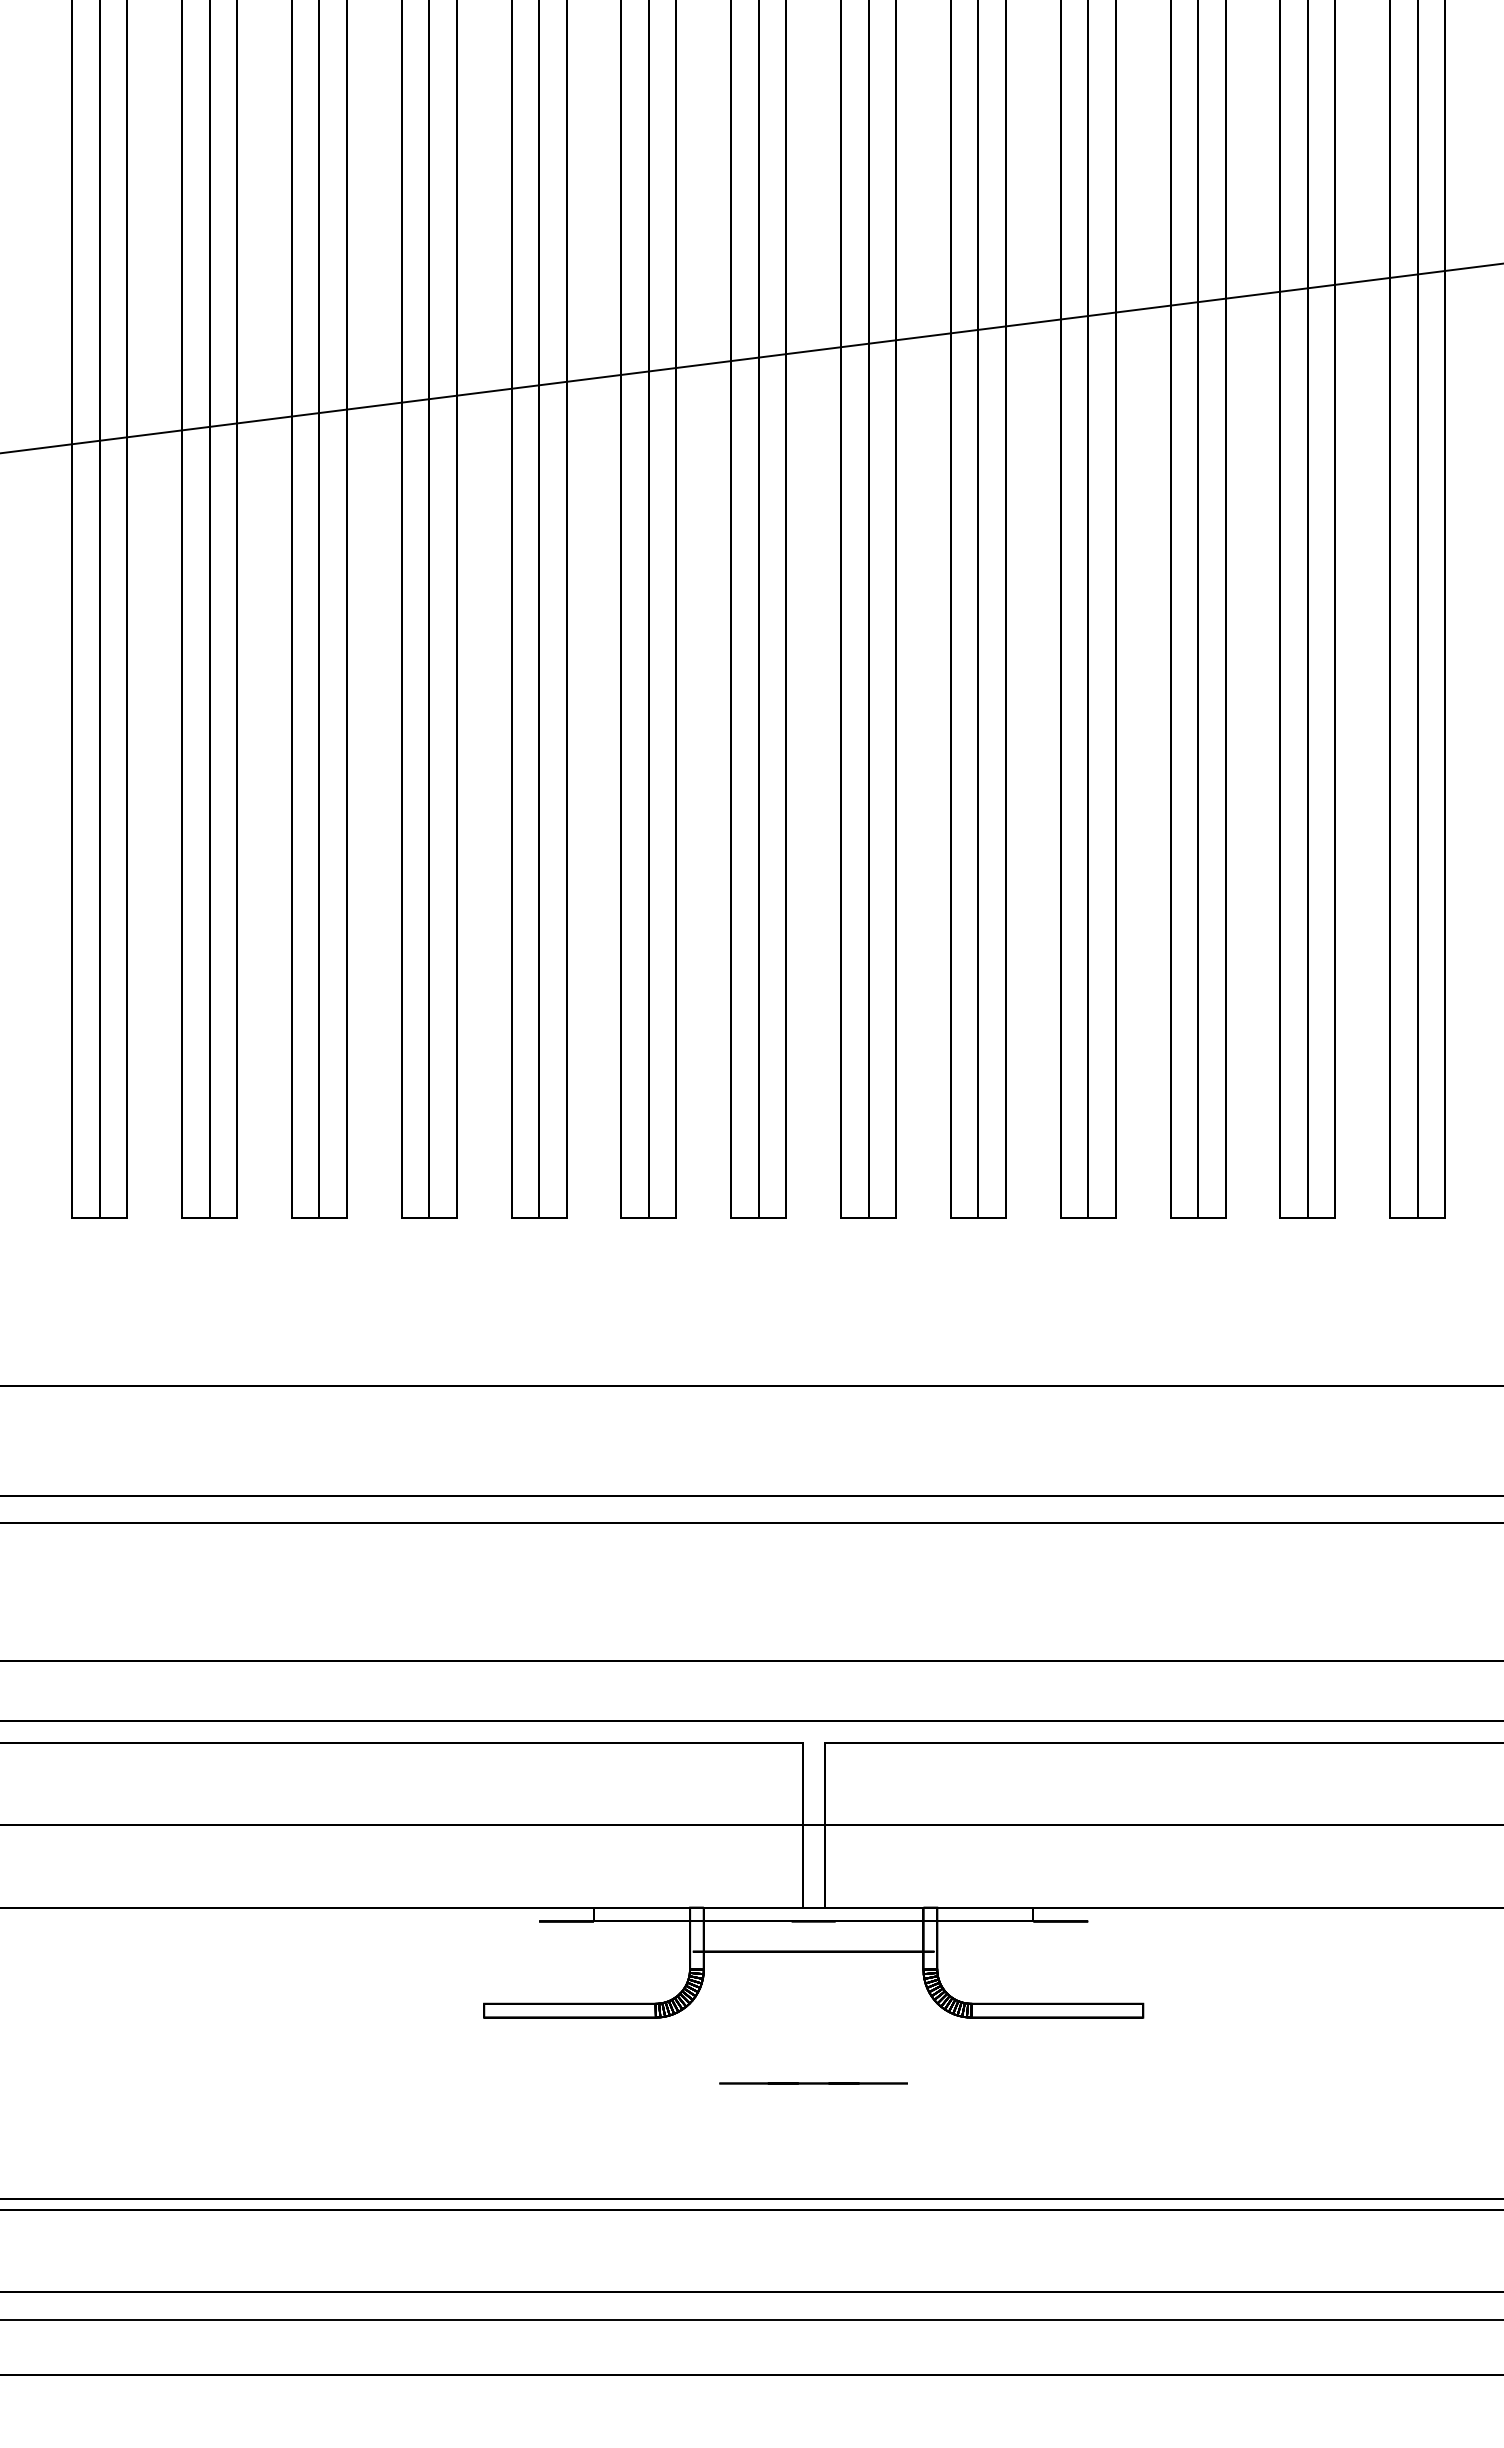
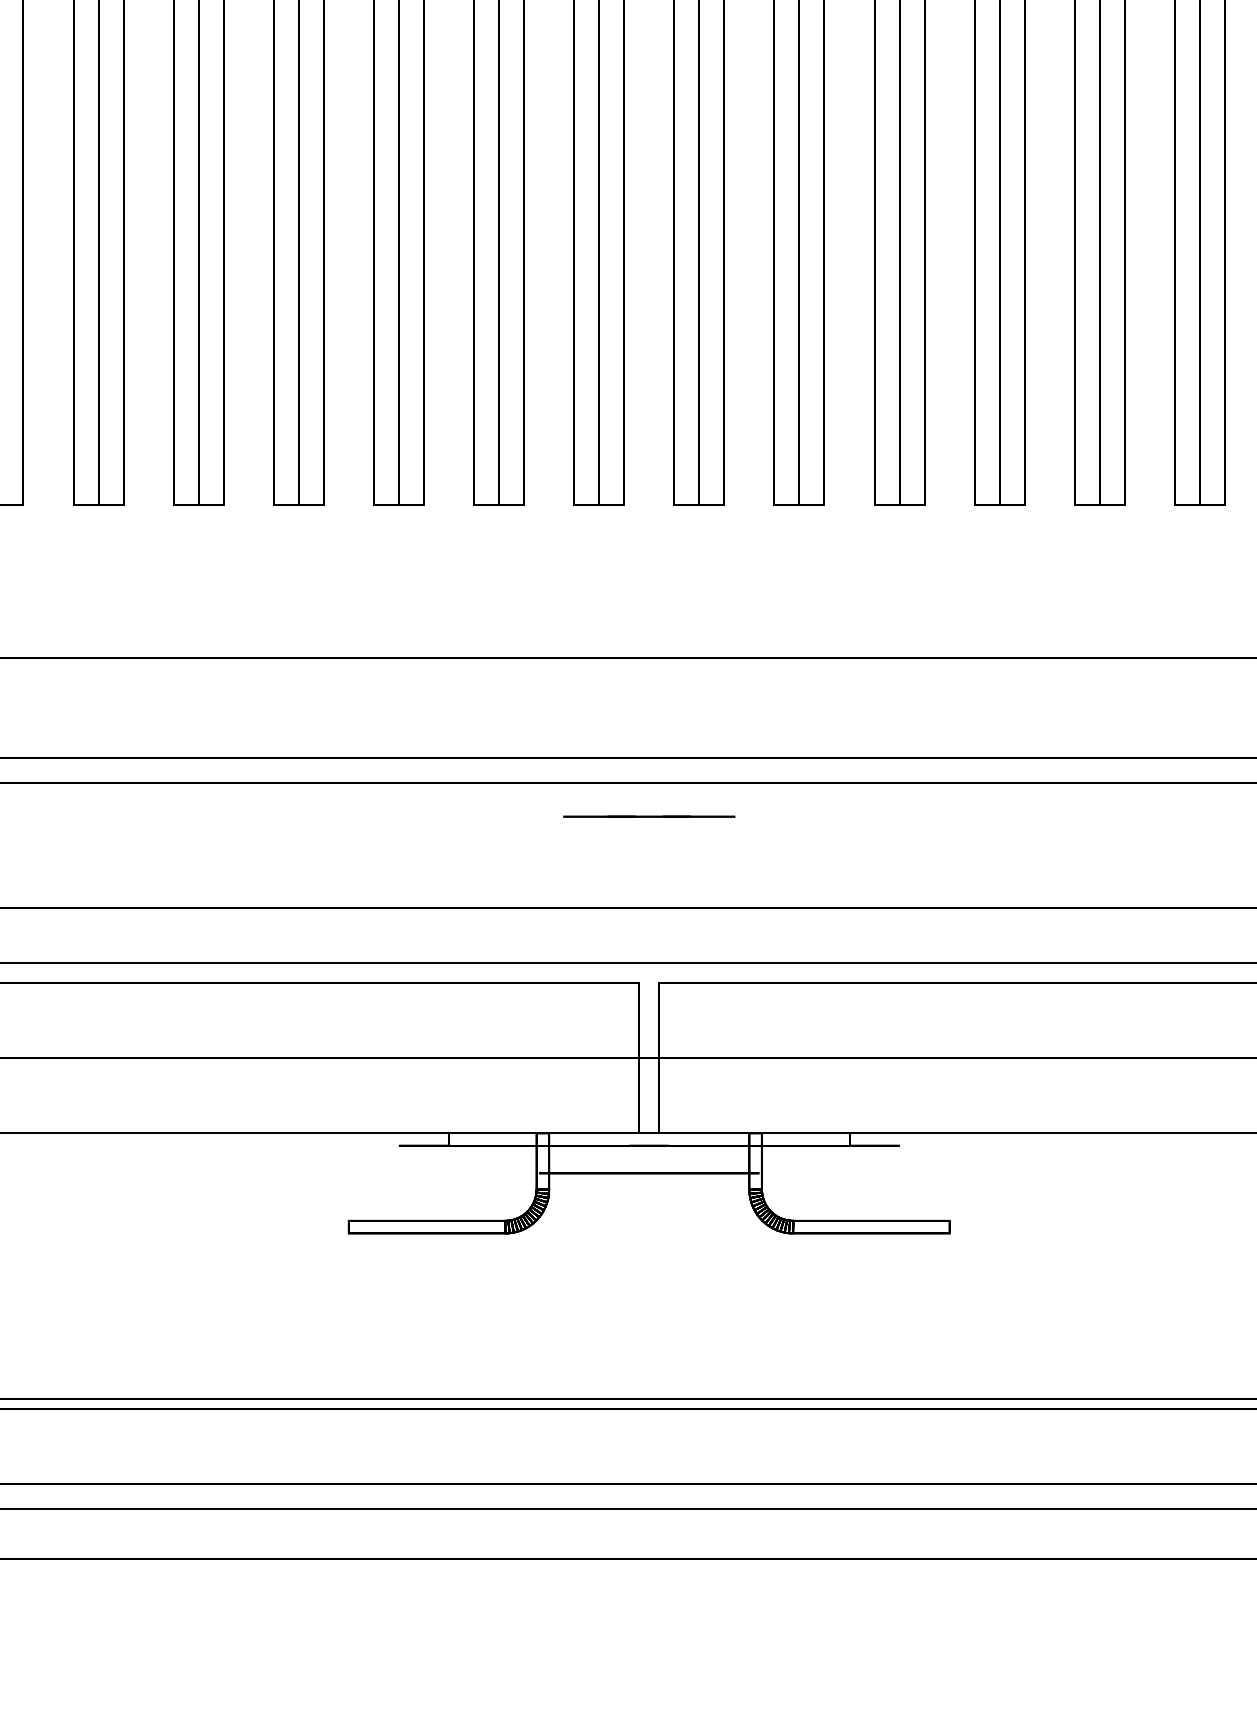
line: (813, 2083) -> (649, 816), moved

